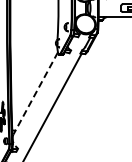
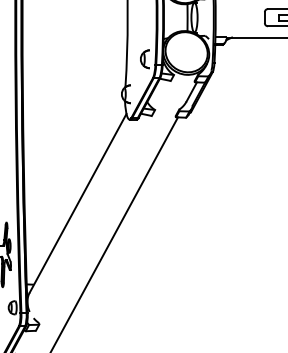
line: (35, 93) -> (77, 203), dashed -> solid

